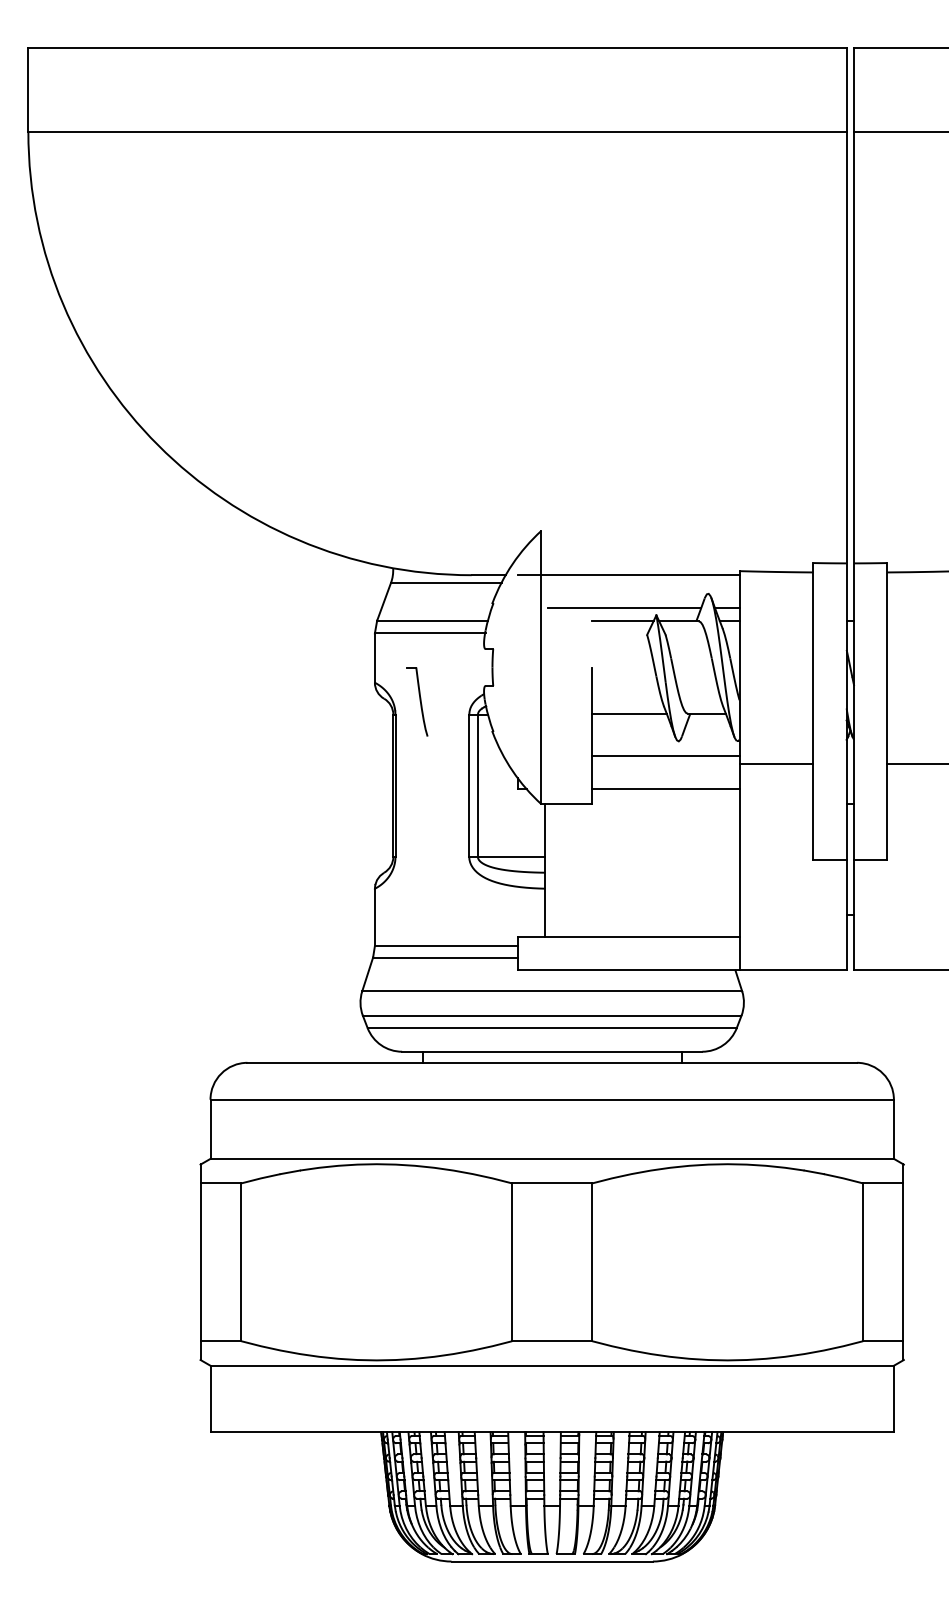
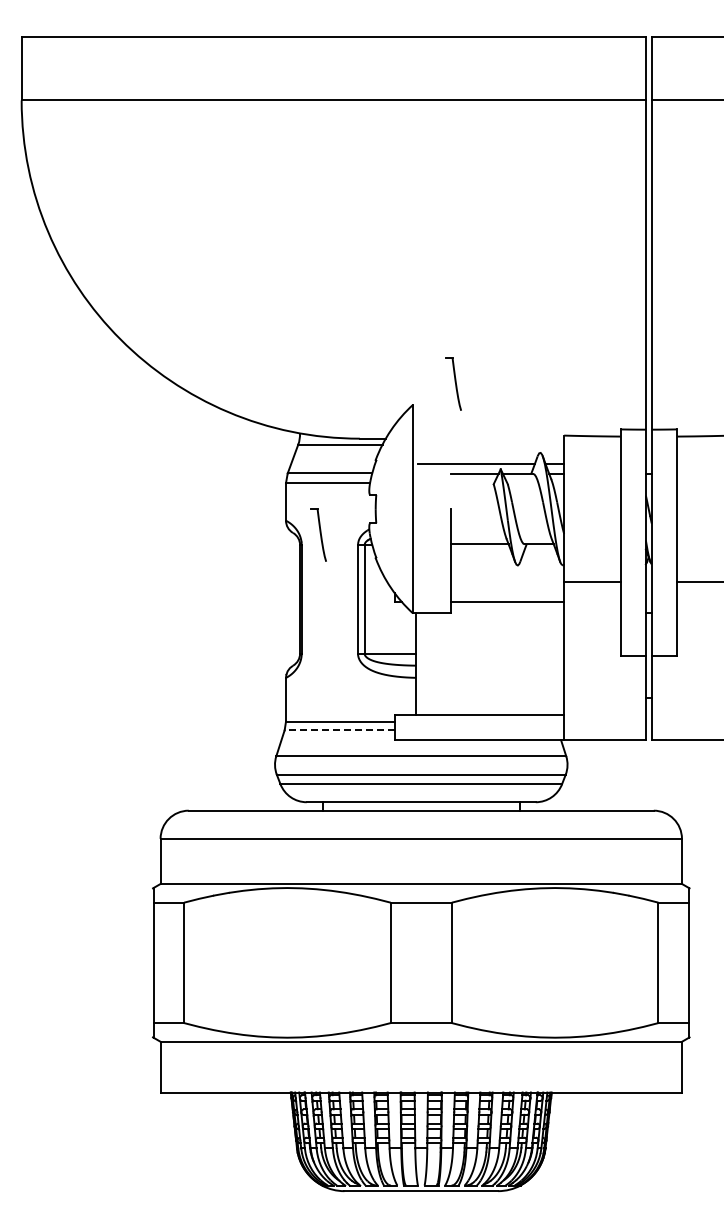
part: (594, 502) -> (453, 383), added
line: (628, 574) -> (479, 438), removed
line: (665, 755) -> (507, 576), removed
line: (445, 957) -> (339, 730), solid -> dashed

